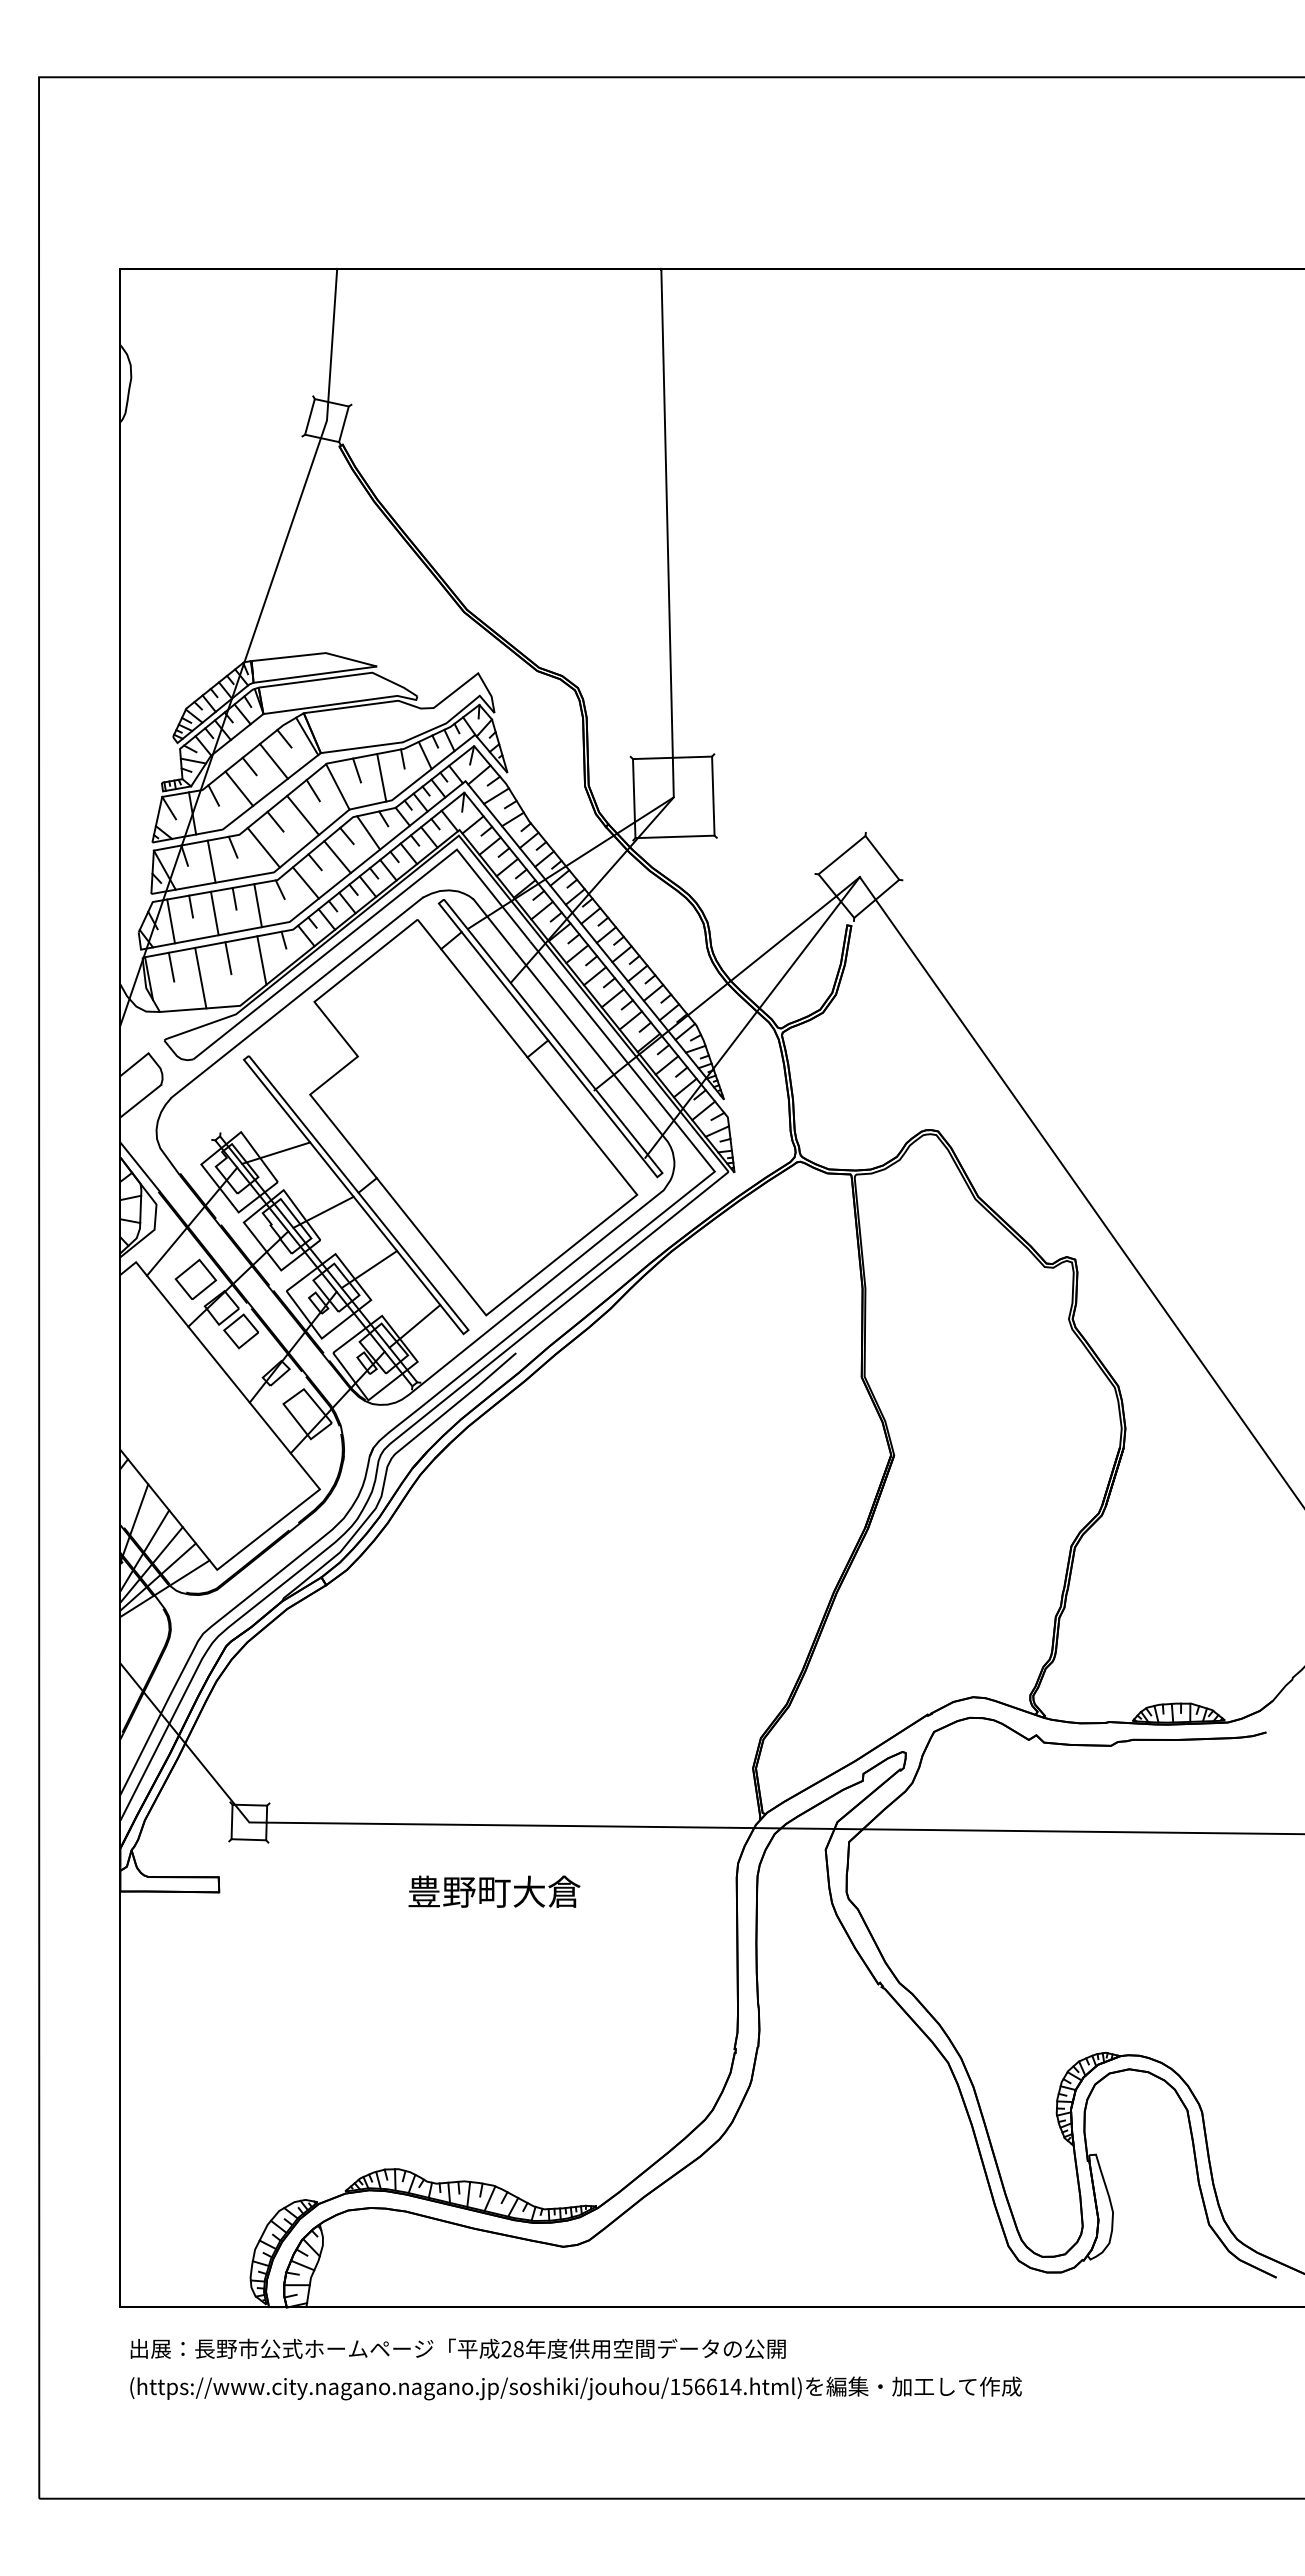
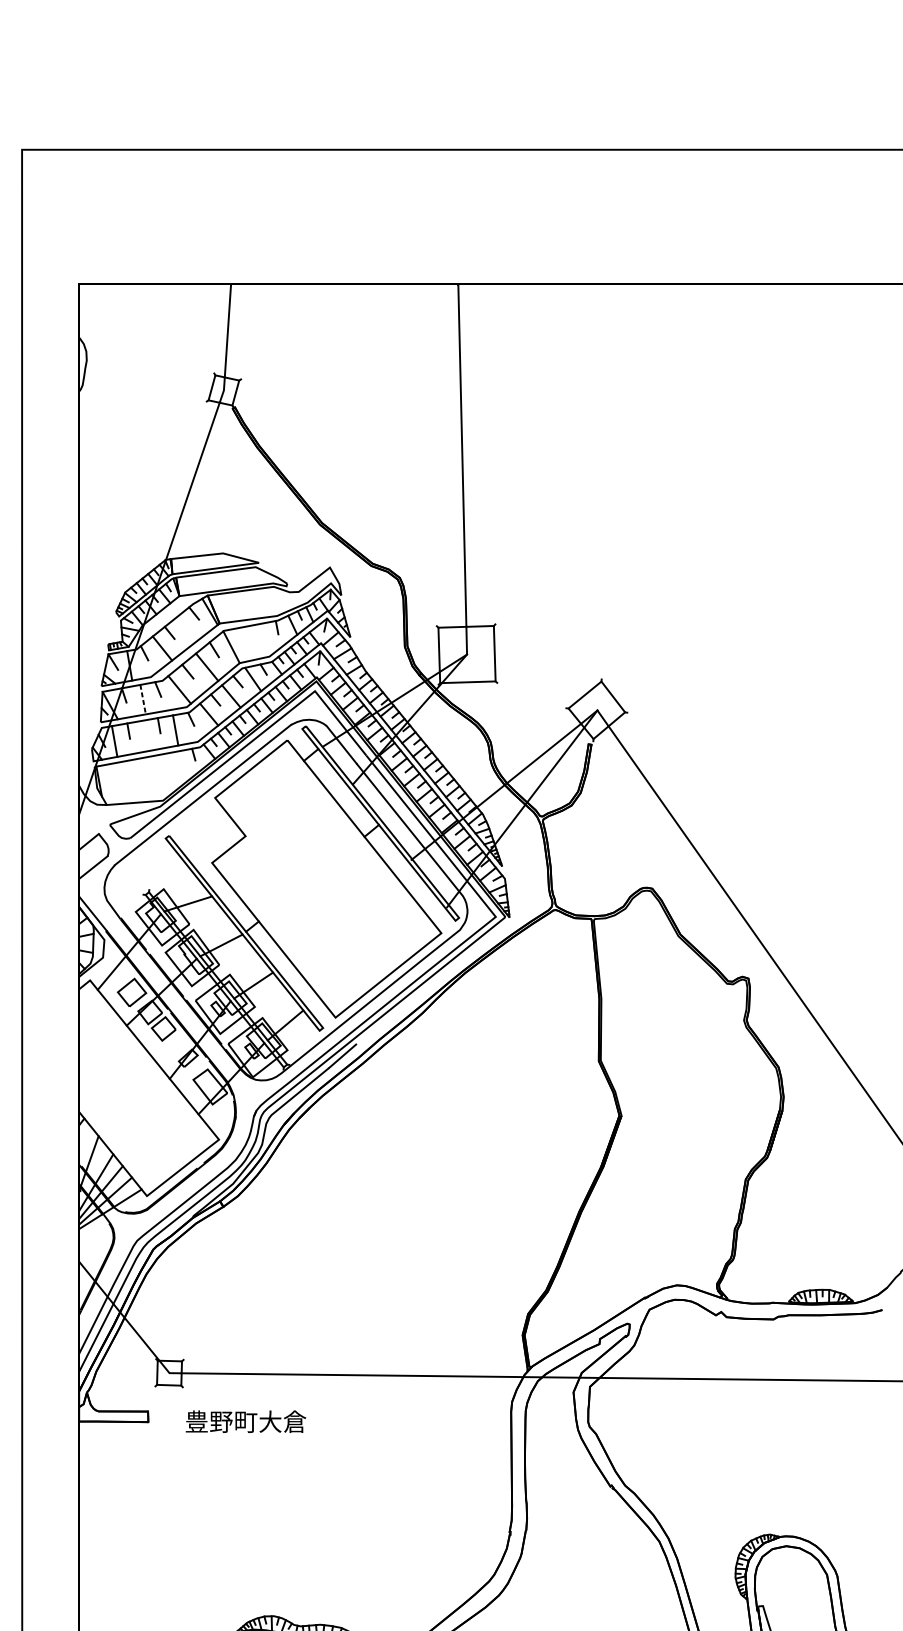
line: (273, 760) -> (186, 628), removed
line: (356, 770) -> (244, 635), removed
line: (381, 777) -> (262, 640), removed
line: (211, 862) -> (142, 700), solid -> dashed
line: (214, 913) -> (145, 735), removed
line: (228, 958) -> (154, 767), removed
line: (261, 960) -> (178, 768), removed
line: (171, 966) -> (114, 773), removed
line: (200, 977) -> (135, 780), removed
text: (494, 1891) -> (246, 1421), moved

